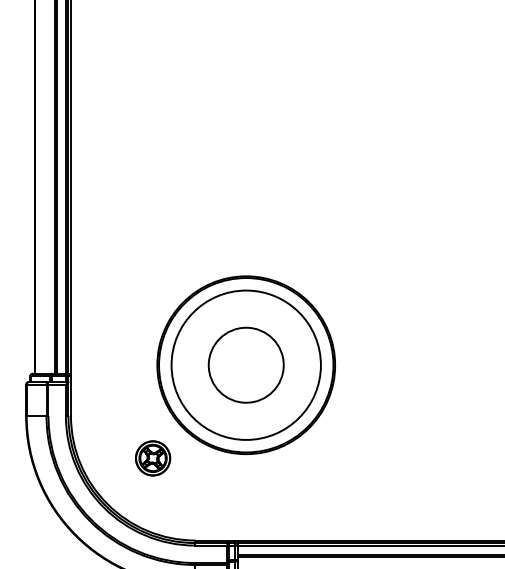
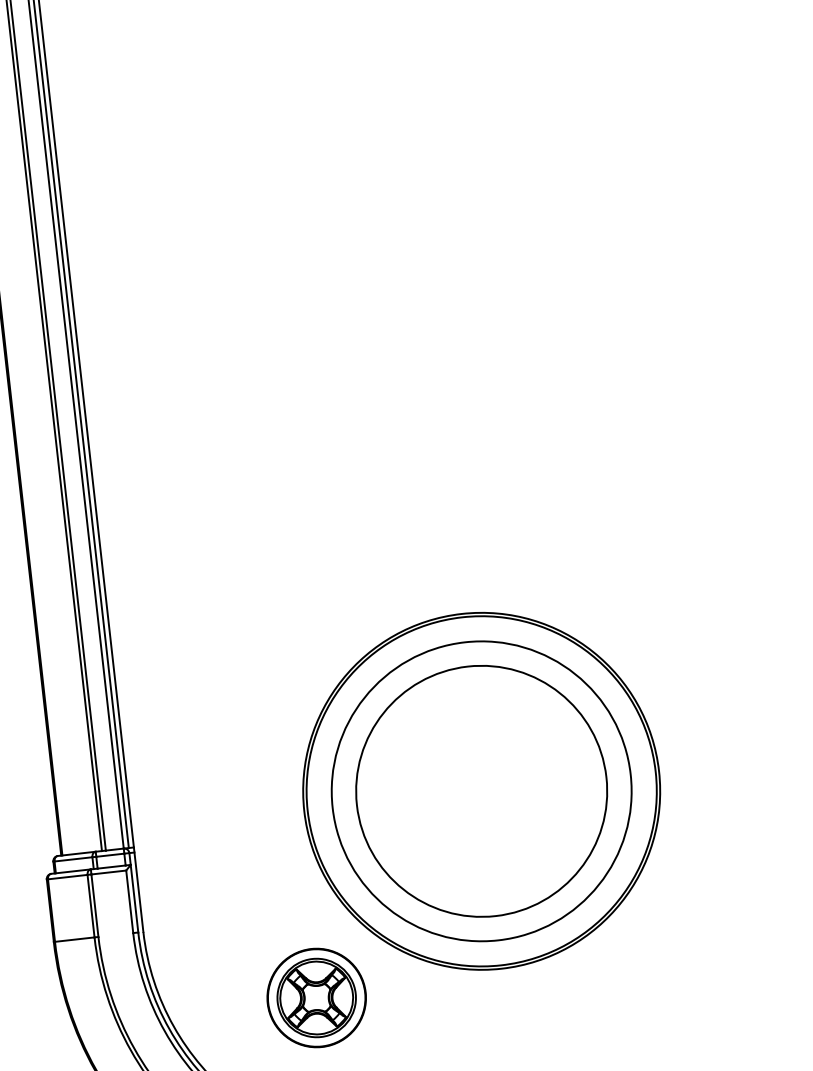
circle: (245, 364) -> (480, 790), size x1.67
part: (152, 458) -> (315, 998), size x1.43

